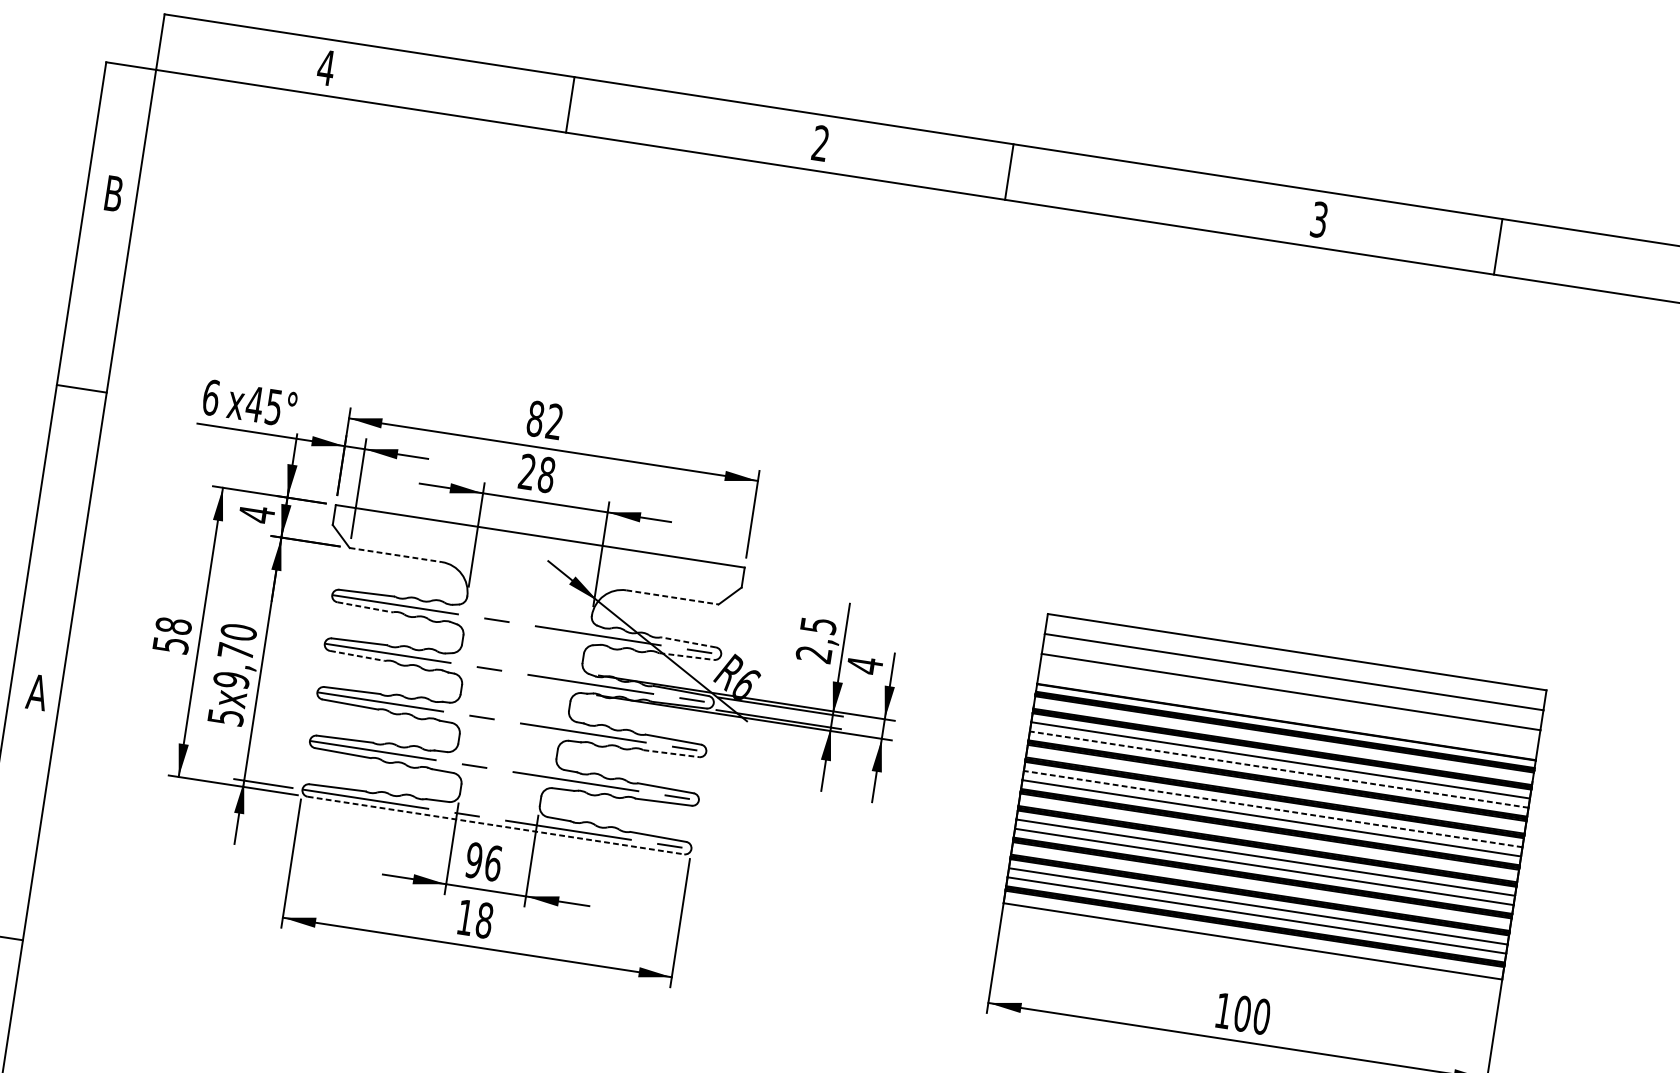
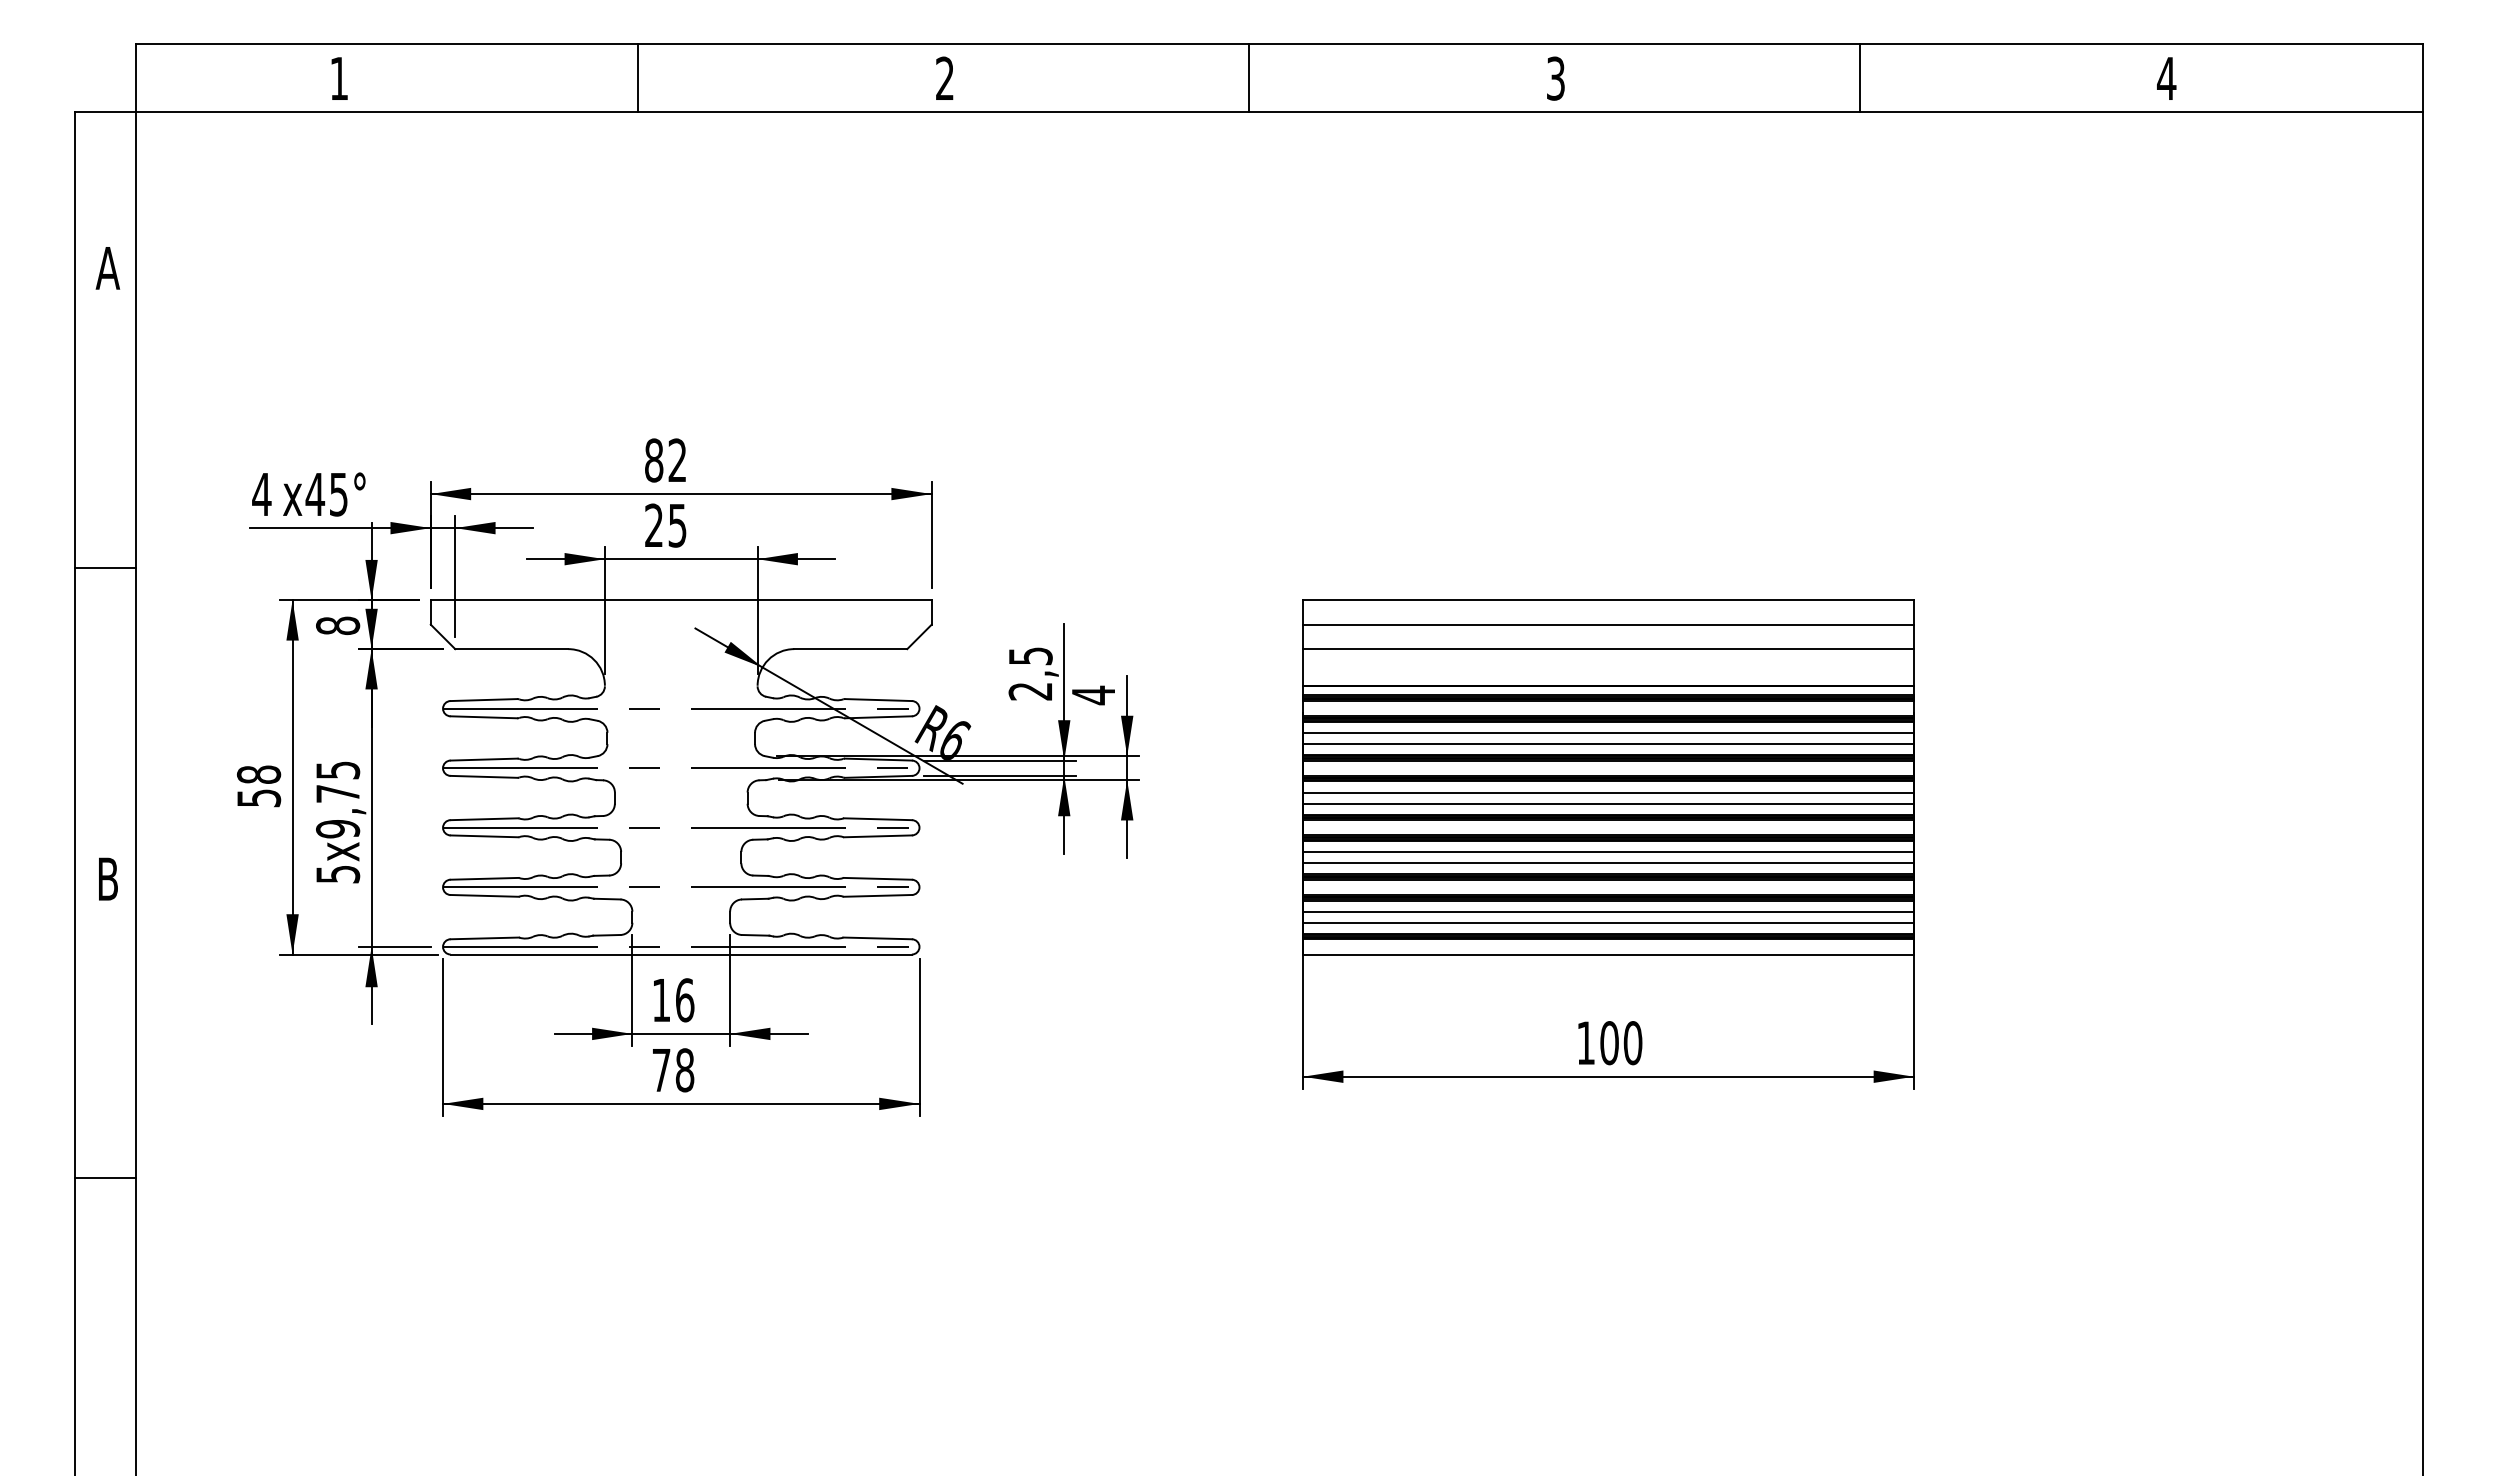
text: (325, 67) -> (338, 78), 4 -> 1
line: (1009, 172) -> (1249, 78), moved
text: (113, 193) -> (107, 268), B -> A
line: (1497, 246) -> (1859, 78), moved
line: (81, 388) -> (105, 567), moved
text: (210, 397) -> (261, 494), 6 -> 4
text: (546, 474) -> (677, 525), 28 -> 25
text: (257, 514) -> (338, 625), 4 -> 8
line: (395, 555) -> (511, 649), dashed -> solid
line: (672, 597) -> (850, 649), dashed -> solid
line: (365, 607) -> (484, 717), dashed -> solid
text: (239, 632) -> (338, 770), 5x9,70 -> 5x9,75
line: (688, 642) -> (878, 700), dashed -> solid
line: (357, 655) -> (484, 776), dashed -> solid
line: (687, 656) -> (879, 717), dashed -> solid
text: (37, 691) -> (107, 878), A -> B
line: (670, 753) -> (877, 836), dashed -> solid
line: (1279, 769) -> (1608, 744), dashed -> solid
line: (1273, 809) -> (1608, 792), dashed -> solid
line: (496, 825) -> (681, 954), dashed -> solid
text: (474, 860) -> (661, 1000), 96 -> 16
text: (465, 917) -> (661, 1070), 18 -> 78

